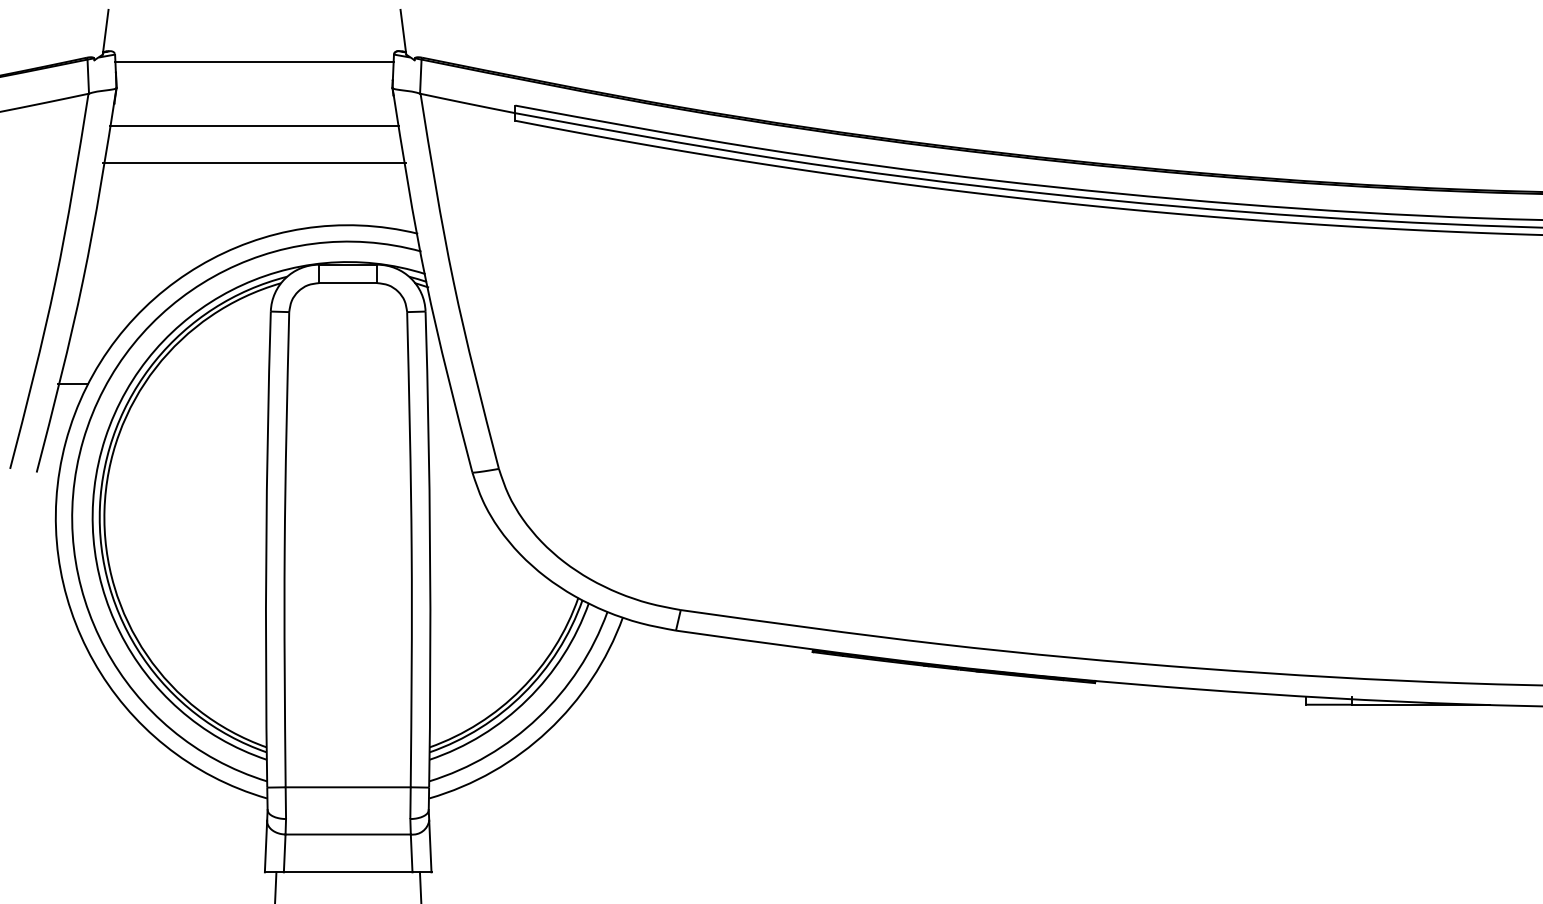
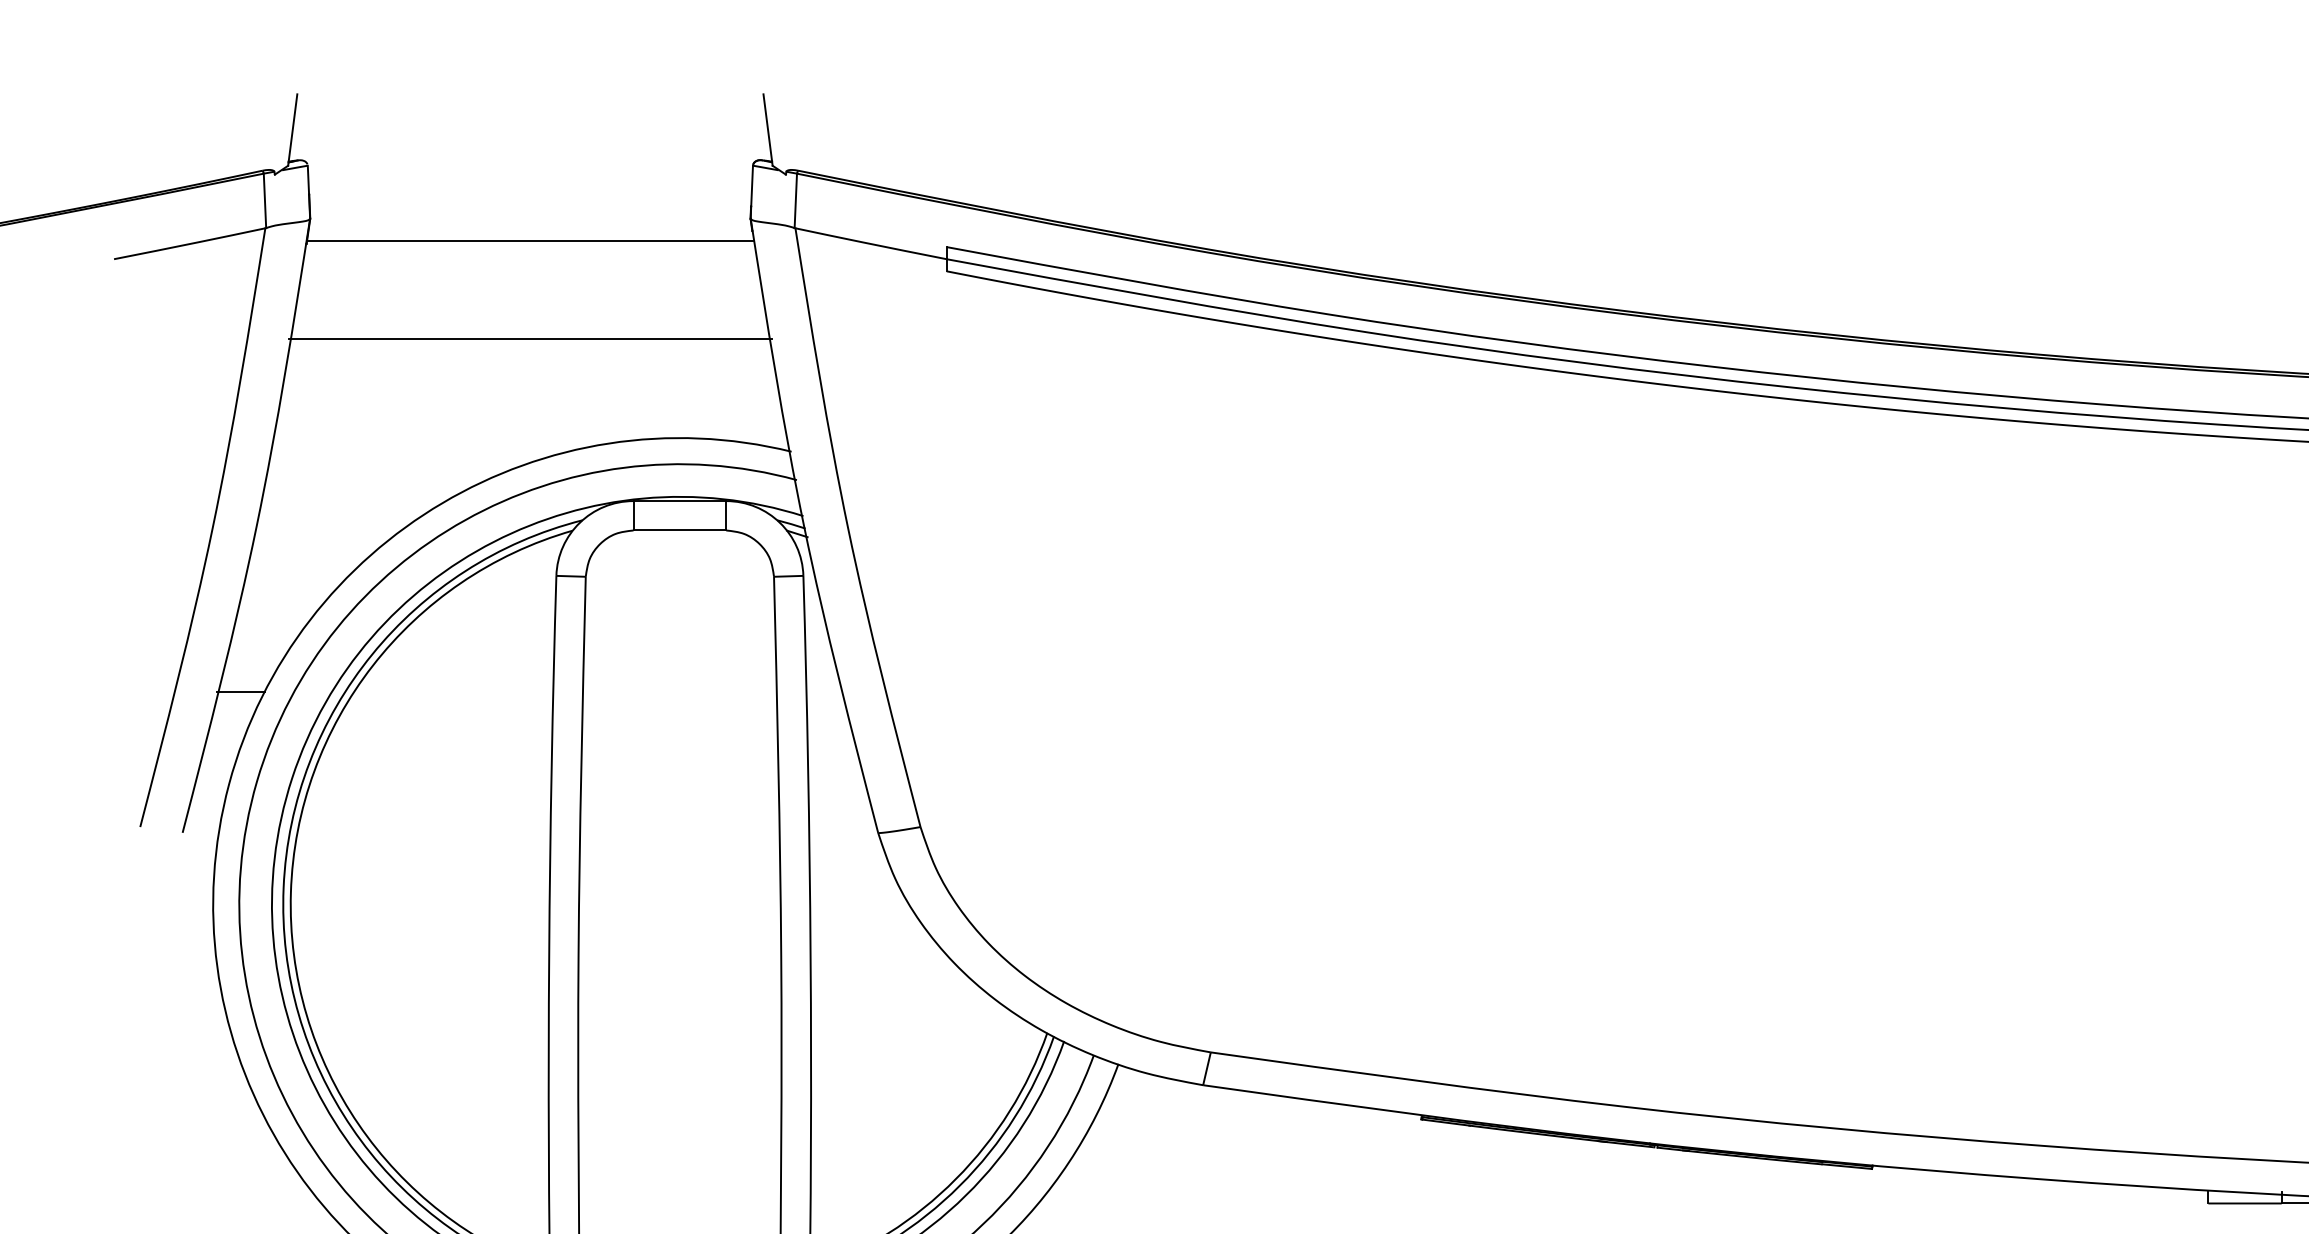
line: (254, 61) -> (530, 240), moved
line: (254, 126) -> (530, 280), removed

